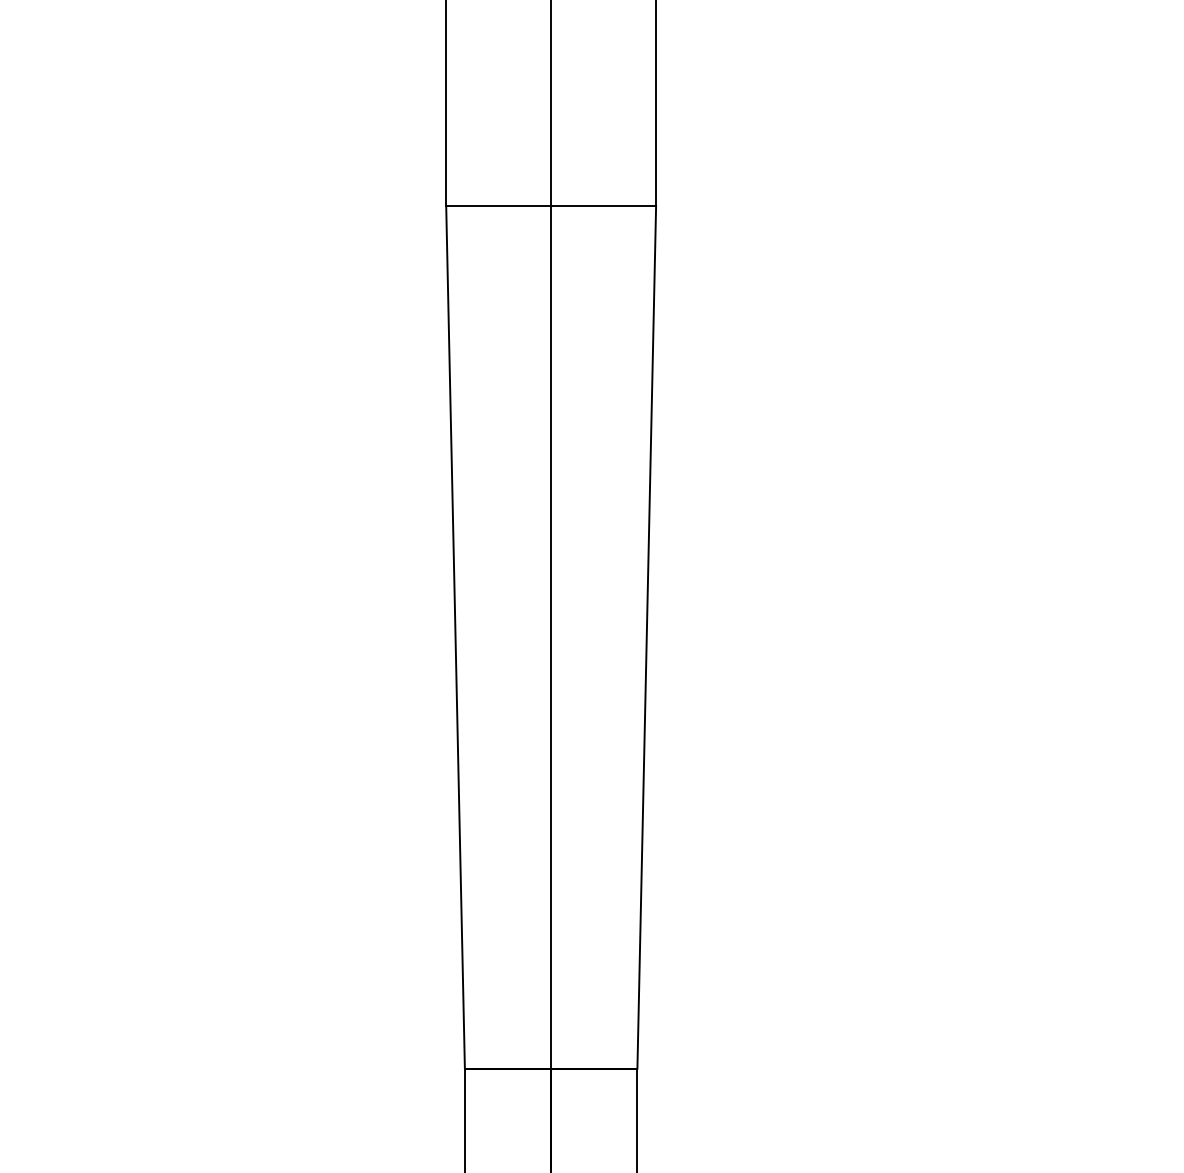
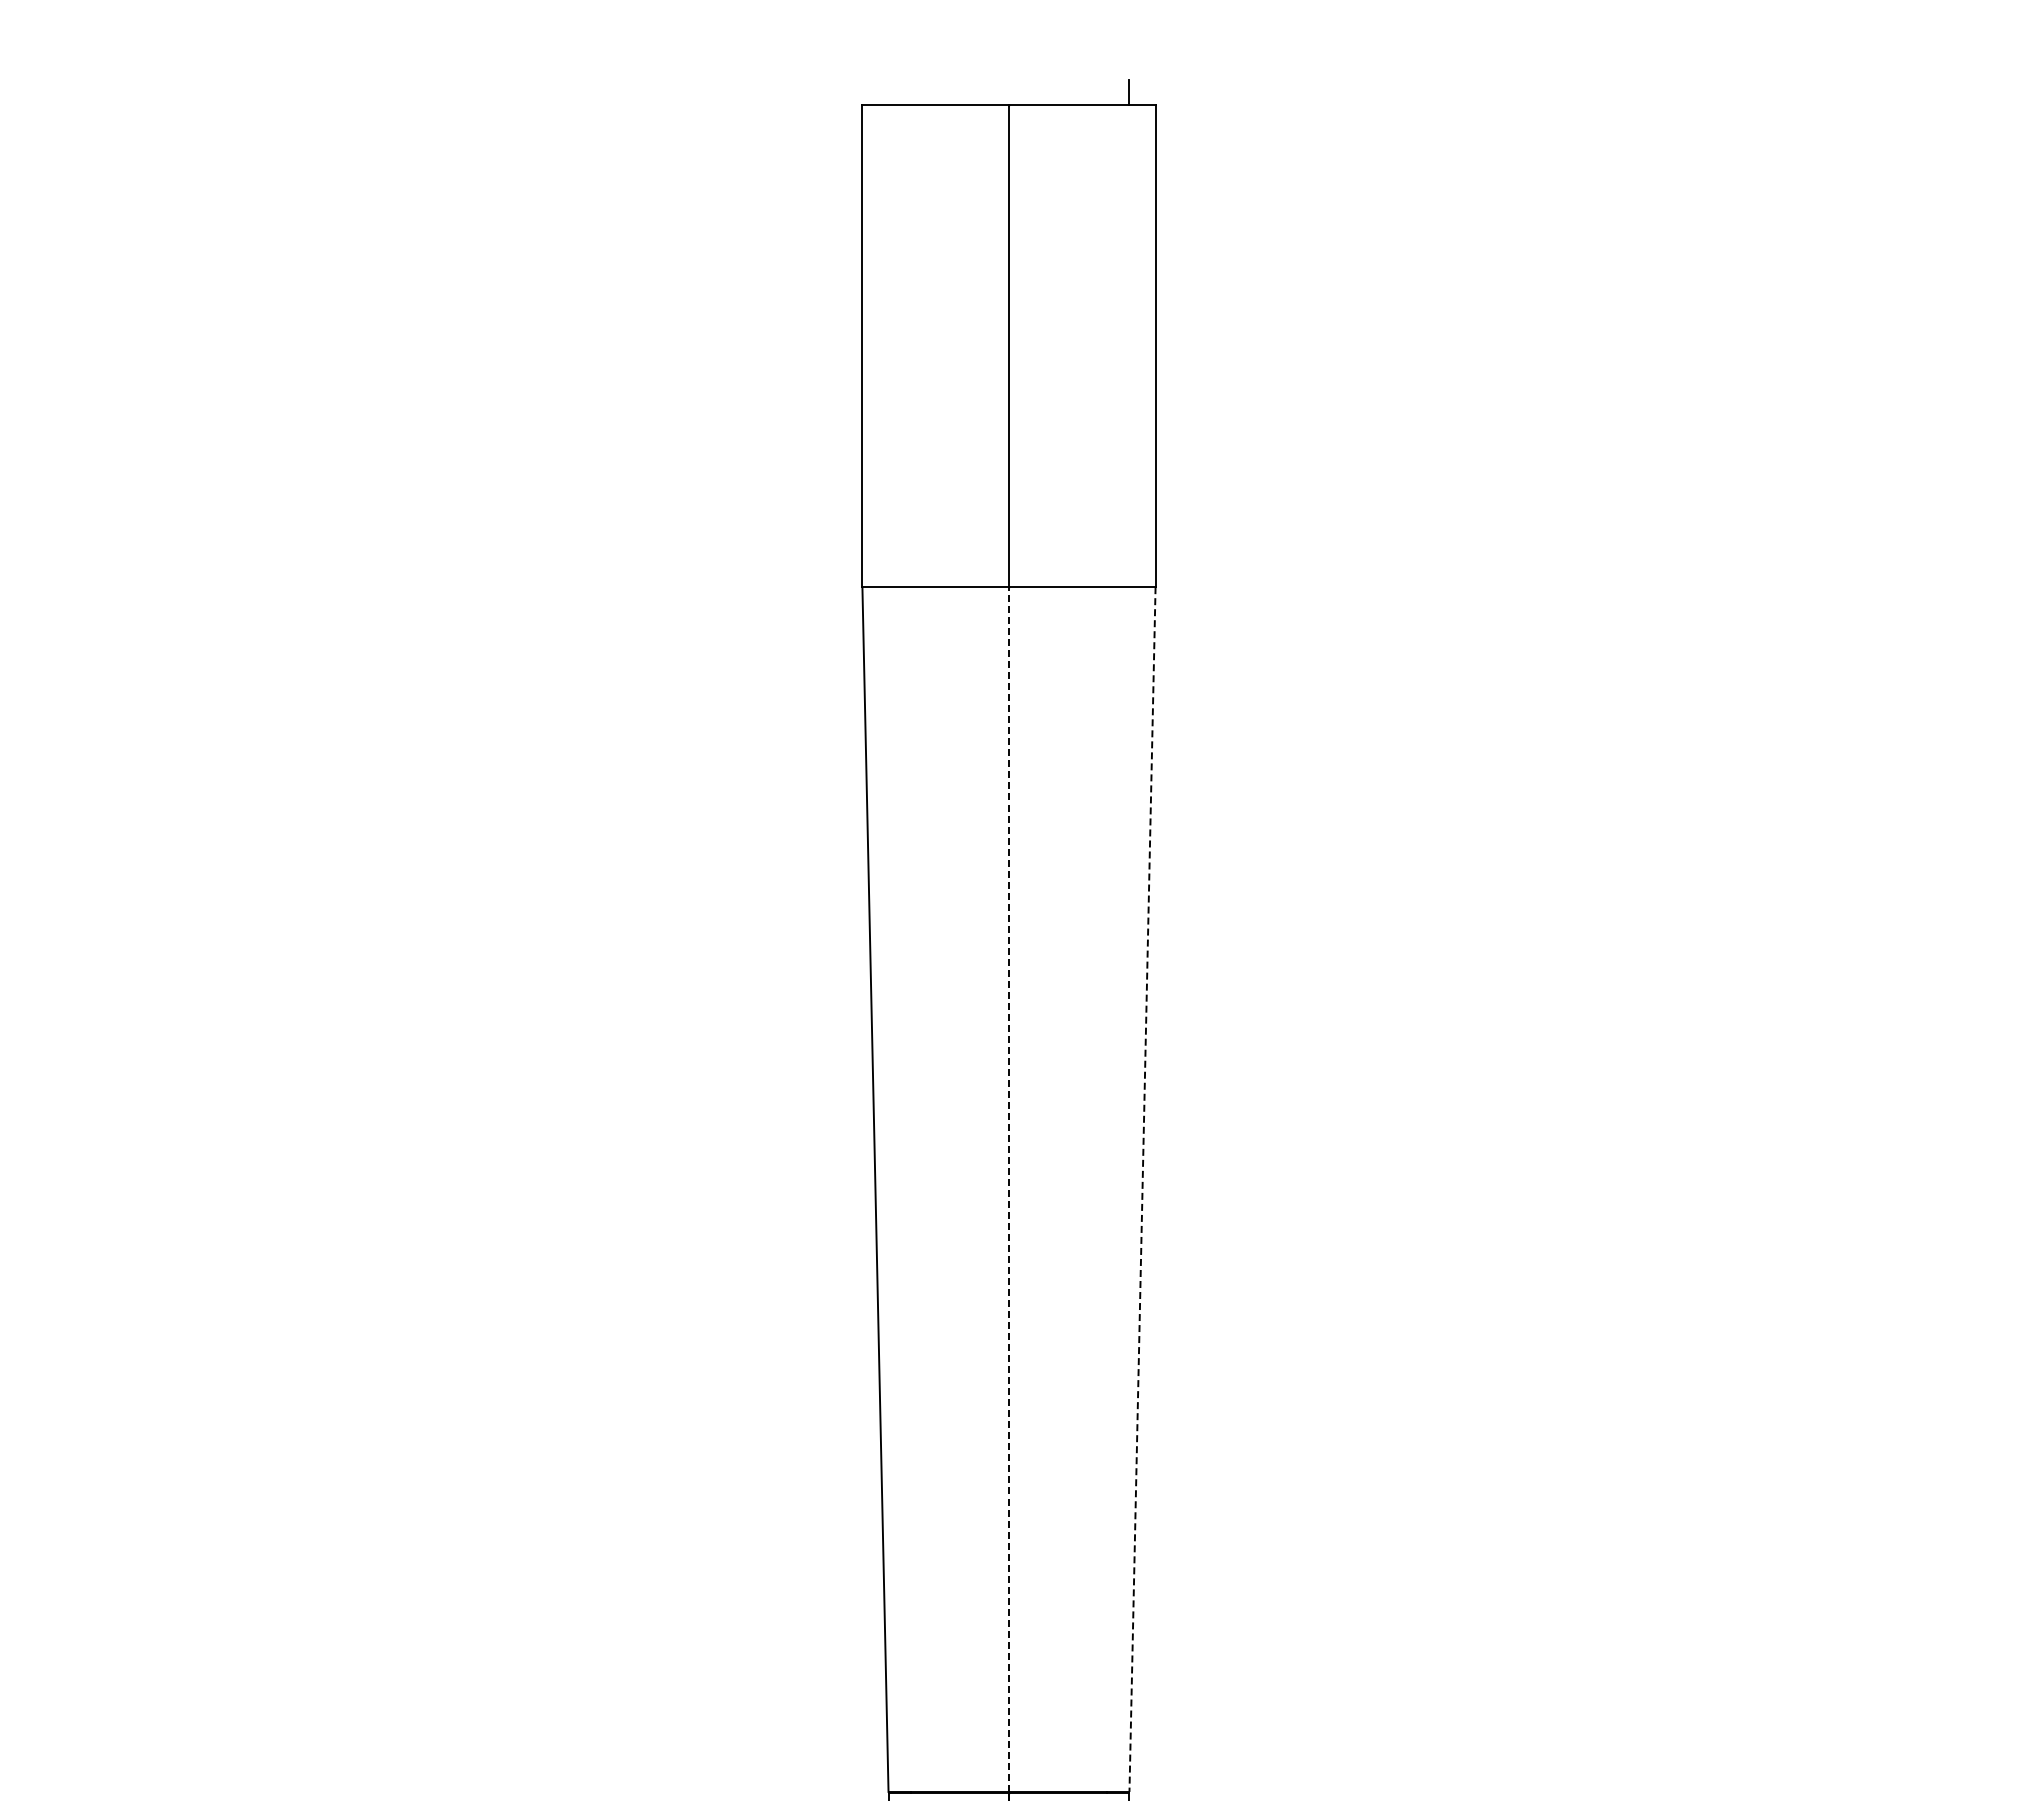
line: (551, 637) -> (1009, 1189), solid -> dashed
line: (646, 637) -> (1142, 1189), solid -> dashed

